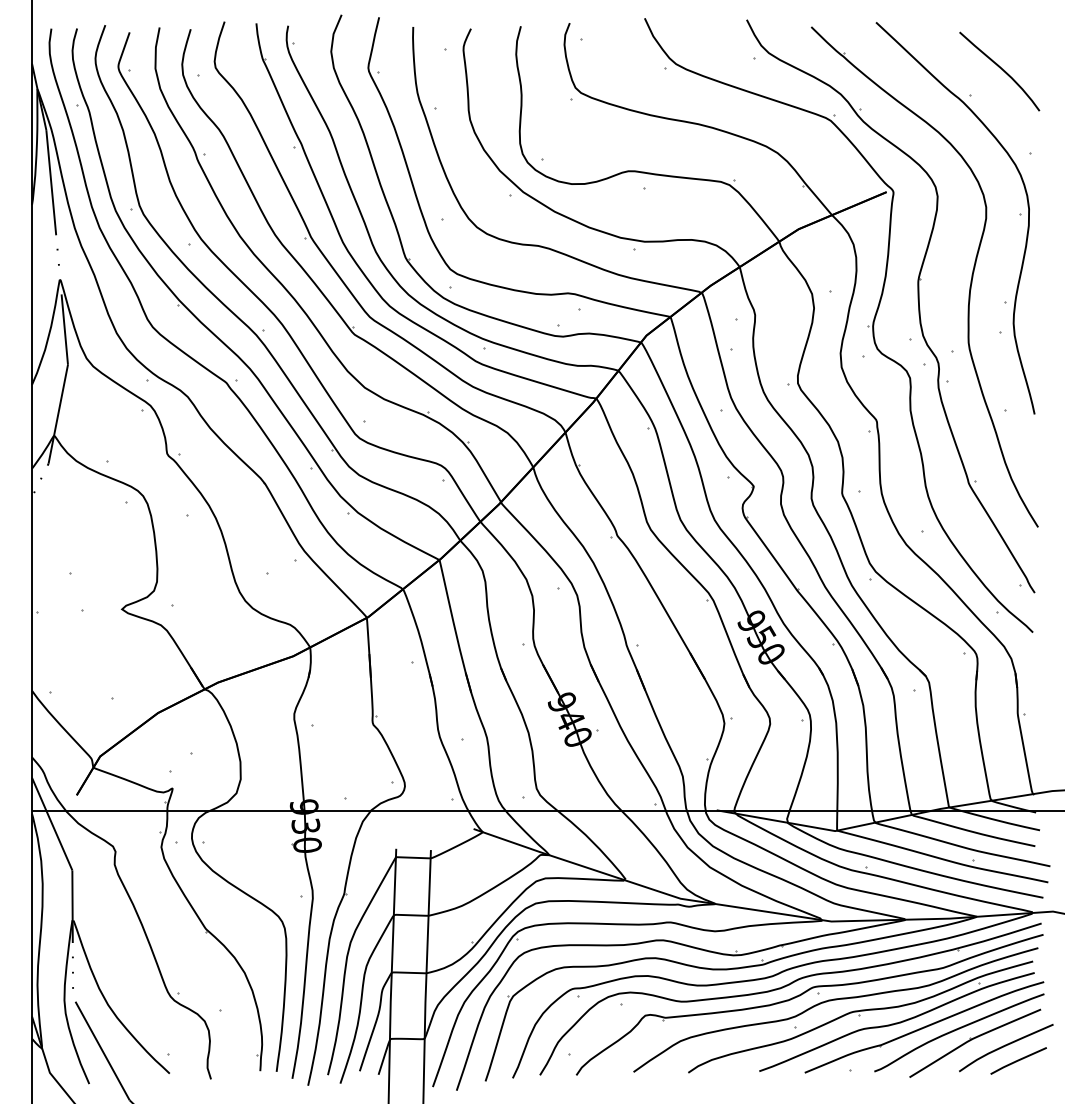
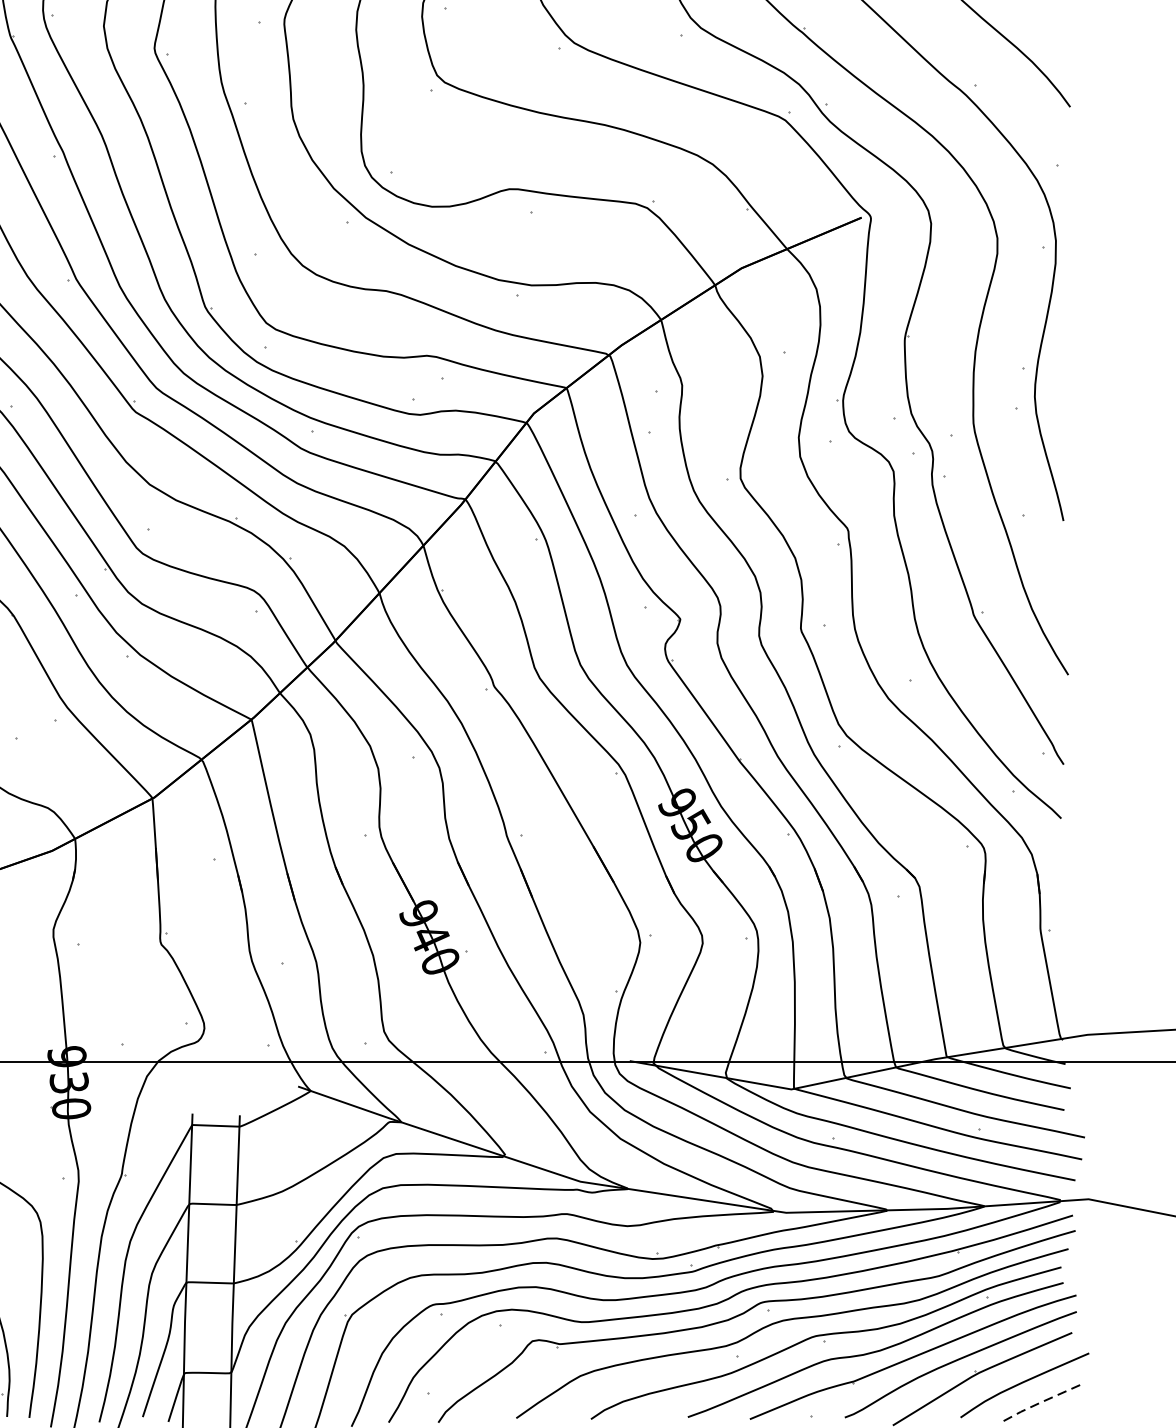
line: (1017, 1060) -> (1040, 1402), solid -> dashed

